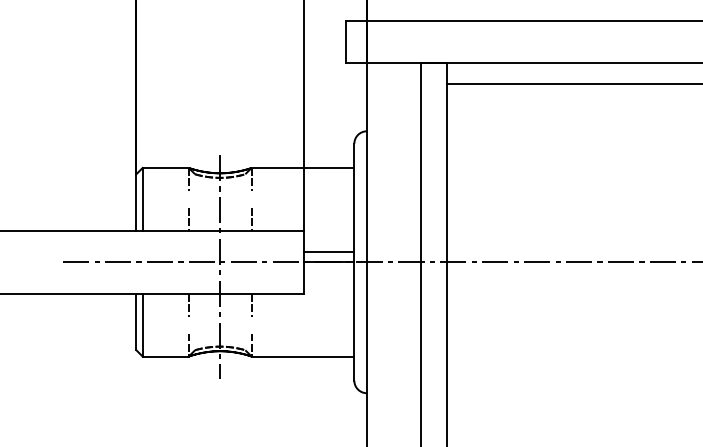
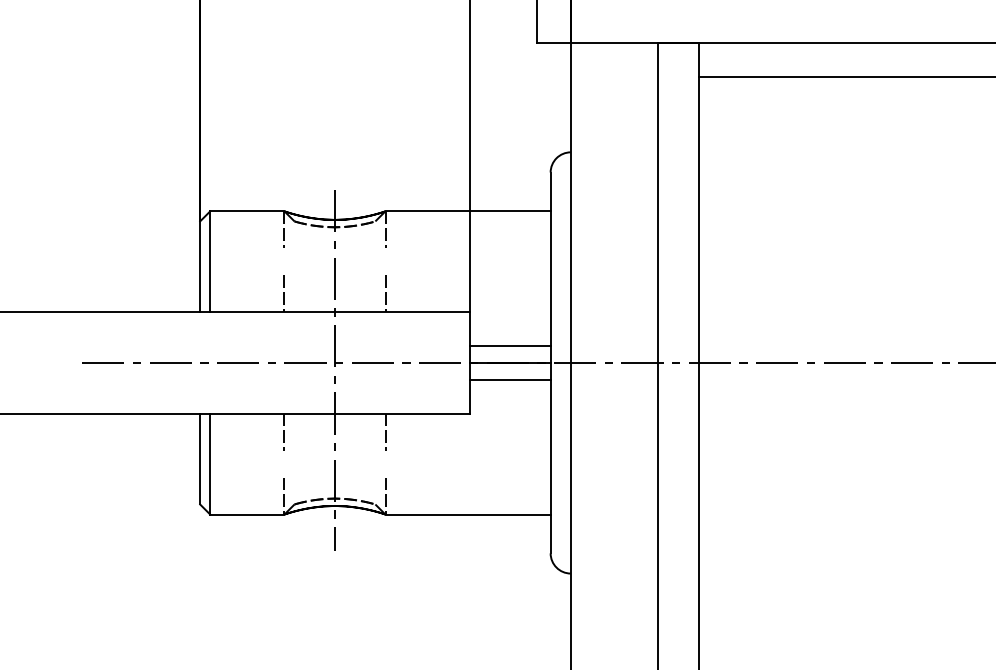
line: (329, 272) -> (510, 379), added

